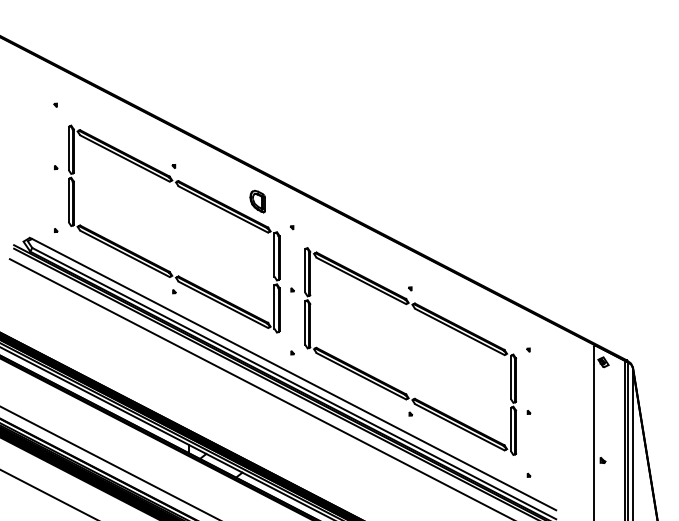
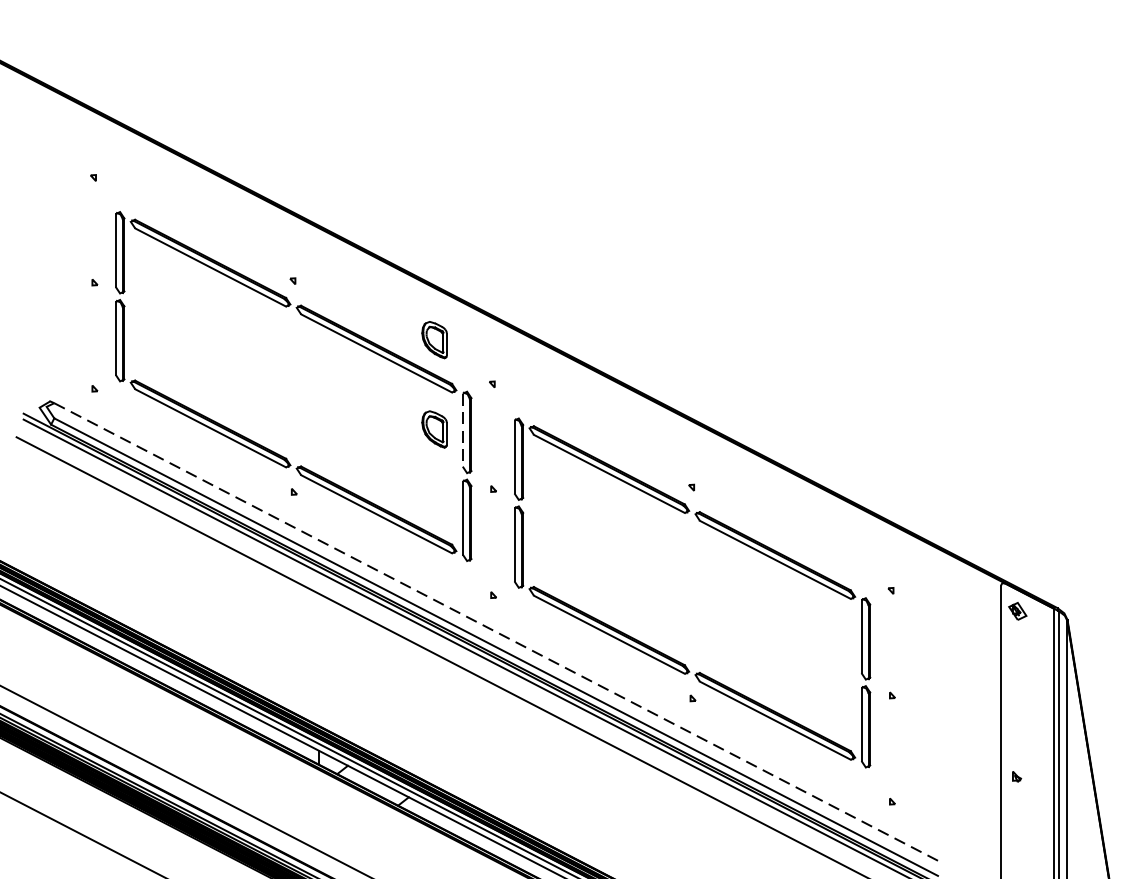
part: (257, 254) -> (434, 429), added
line: (274, 254) -> (462, 429), solid -> dashed
line: (293, 374) -> (494, 631), solid -> dashed

